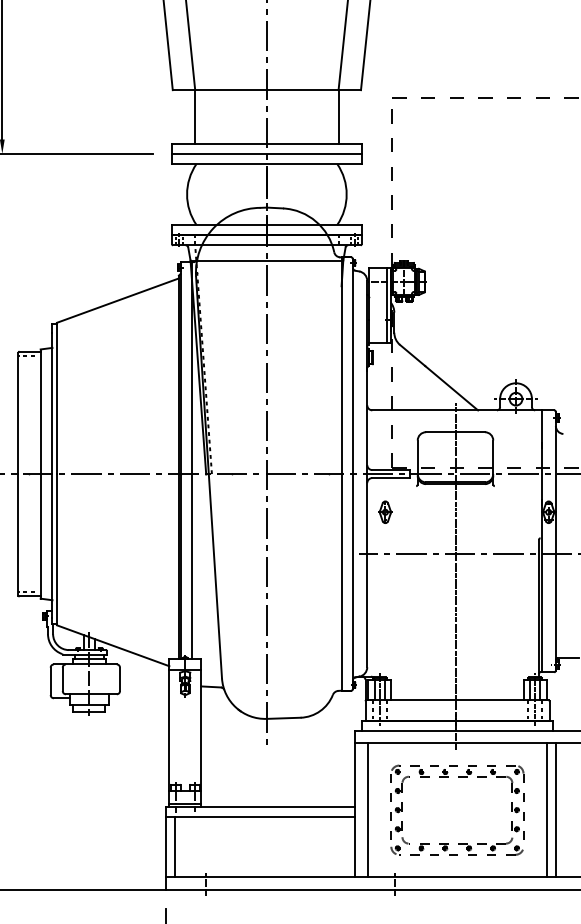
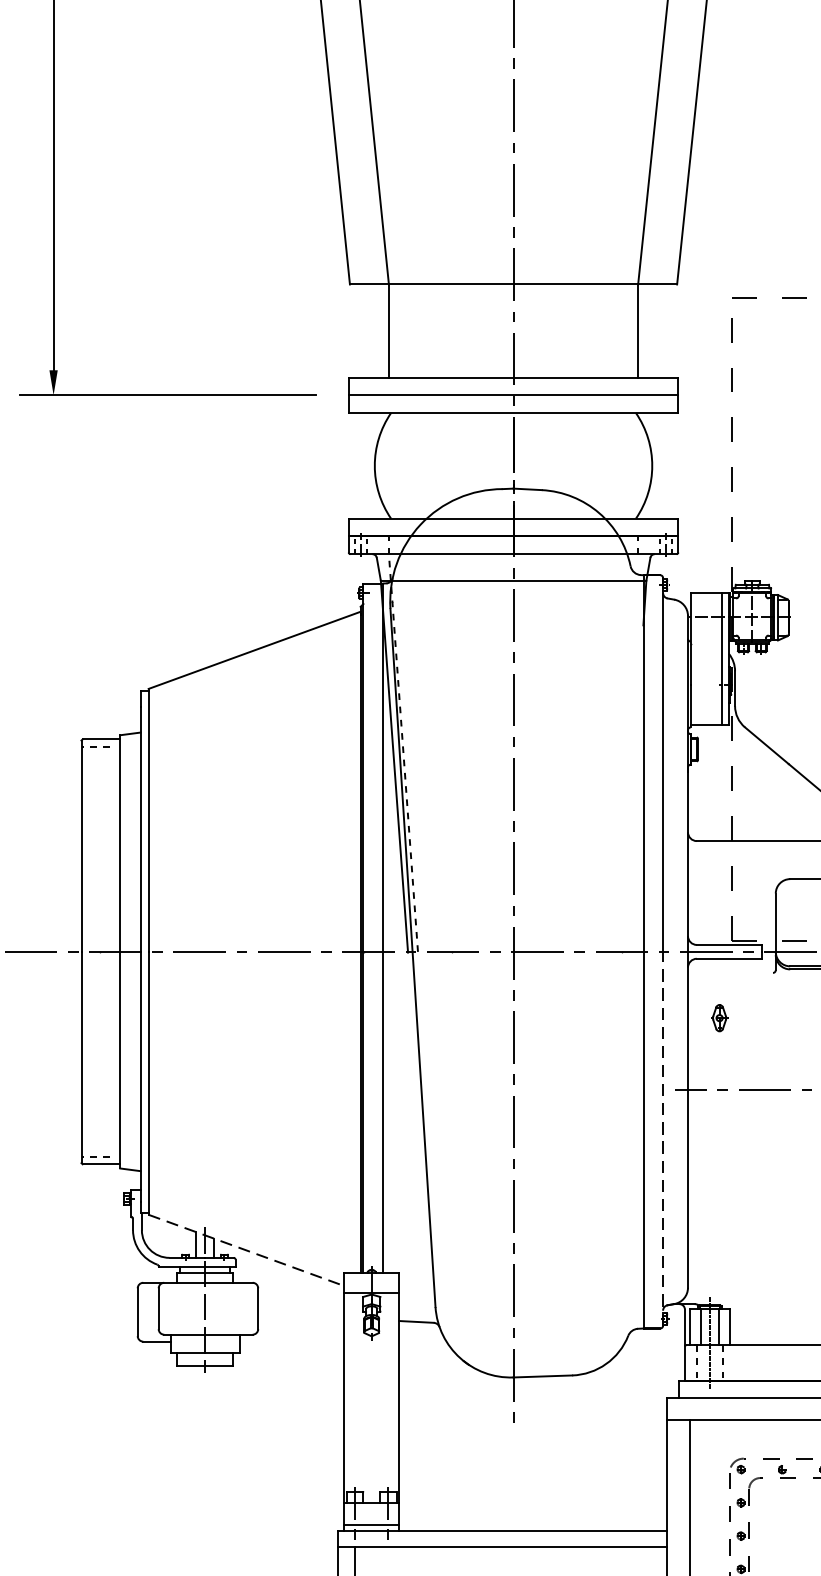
part: (385, 511) -> (719, 1016), size x0.7
line: (352, 581) -> (662, 1138), solid -> dashed
line: (113, 645) -> (246, 1249), solid -> dashed

